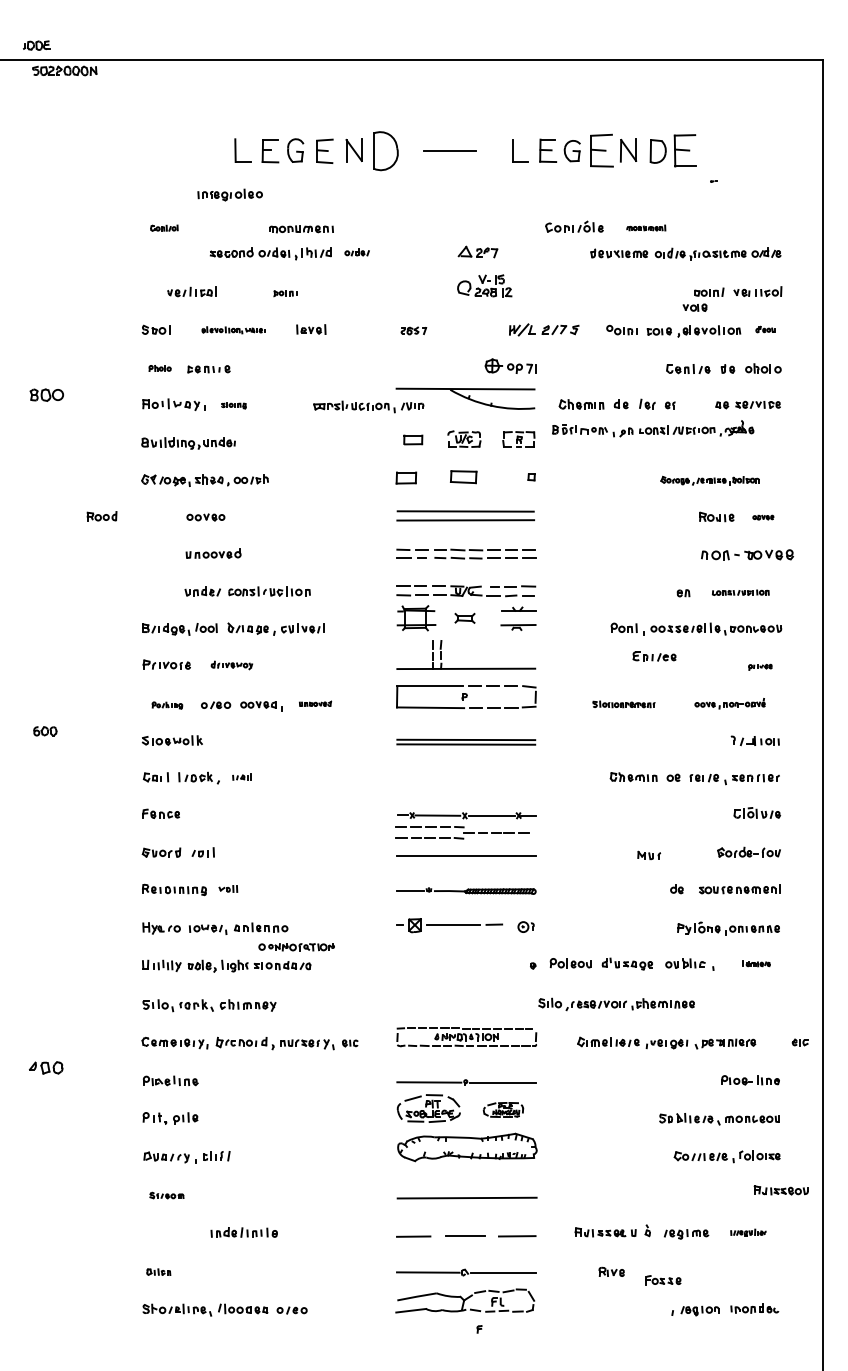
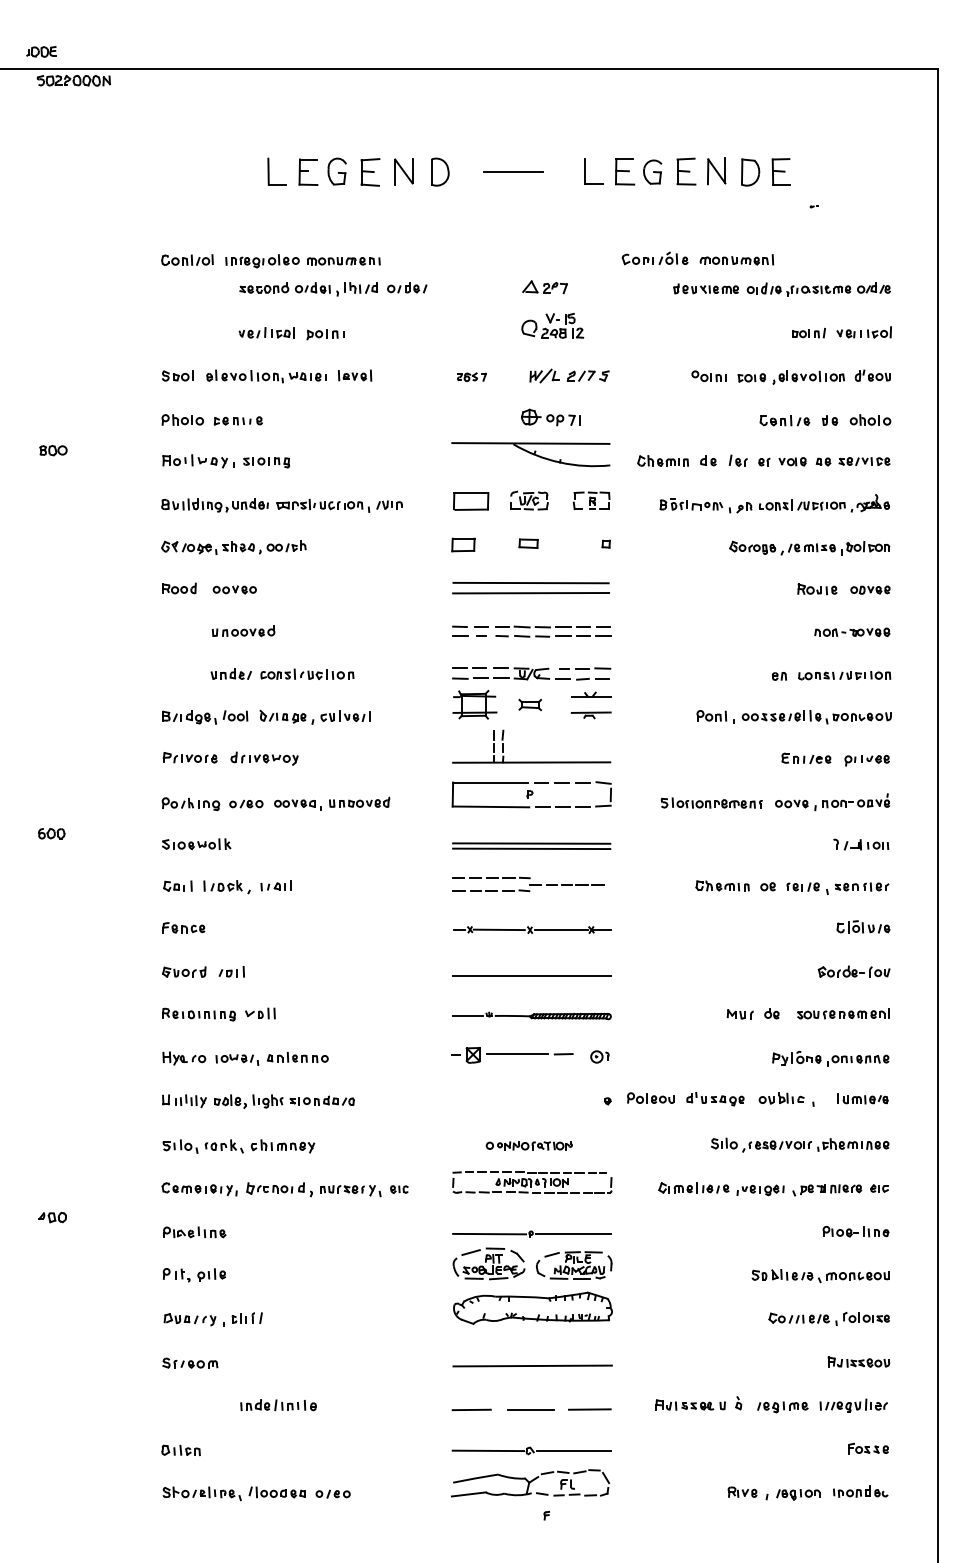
part: (386, 150) -> (440, 171), size x0.62
part: (602, 150) -> (686, 171), size x0.71
part: (684, 150) -> (780, 171), size x0.71
part: (230, 195) -> (262, 261), moved
part: (164, 227) -> (187, 259), size x1.67
part: (645, 227) -> (736, 259), size x1.67
part: (357, 252) -> (407, 287), size x1.43
part: (191, 291) -> (266, 332), moved
part: (285, 293) -> (325, 334), size x1.43
part: (694, 307) -> (792, 461), moved
part: (544, 329) -> (569, 375), moved
part: (765, 329) -> (872, 375), size x1.67
part: (233, 330) -> (266, 376), size x1.67
part: (510, 366) -> (550, 417), moved
part: (160, 368) -> (182, 419), size x1.67
part: (46, 395) -> (53, 450), size x0.71
part: (233, 405) -> (266, 462), size x1.67
part: (368, 406) -> (339, 505), moved
part: (652, 428) -> (774, 503), moved
part: (413, 439) -> (471, 501), size x1.67
part: (463, 476) -> (528, 543), size x0.62
part: (709, 480) -> (809, 547), size x1.43
part: (102, 516) -> (179, 588), moved
part: (763, 517) -> (870, 589), size x1.67
part: (747, 553) -> (852, 631), size x0.71
part: (740, 592) -> (844, 675), size x1.43
part: (654, 656) -> (806, 758), moved
part: (231, 665) -> (264, 758), size x1.43
part: (759, 667) -> (866, 760), size x1.67
part: (315, 703) -> (359, 801), size x1.67
part: (623, 703) -> (711, 802), size x1.43
part: (730, 703) -> (832, 802), size x1.43
part: (167, 705) -> (190, 804), size x1.67
part: (241, 776) -> (275, 885), size x1.43
part: (462, 832) -> (528, 884), moved
part: (648, 855) -> (739, 1014), moved
part: (228, 888) -> (260, 1013), size x1.43
part: (295, 946) -> (528, 1145), moved
part: (756, 963) -> (862, 1098), size x1.67
part: (616, 1003) -> (800, 1144), moved
part: (800, 1042) -> (879, 1188), moved
part: (46, 1067) -> (52, 1217), size x0.71
part: (502, 1109) -> (573, 1265), size x1.67
part: (780, 1189) -> (858, 1361), moved
part: (167, 1195) -> (190, 1362), size x1.43
part: (748, 1232) -> (853, 1405), size x1.67
part: (611, 1271) -> (742, 1491), moved
part: (158, 1272) -> (180, 1450), size x1.43
part: (663, 1280) -> (868, 1448), moved

